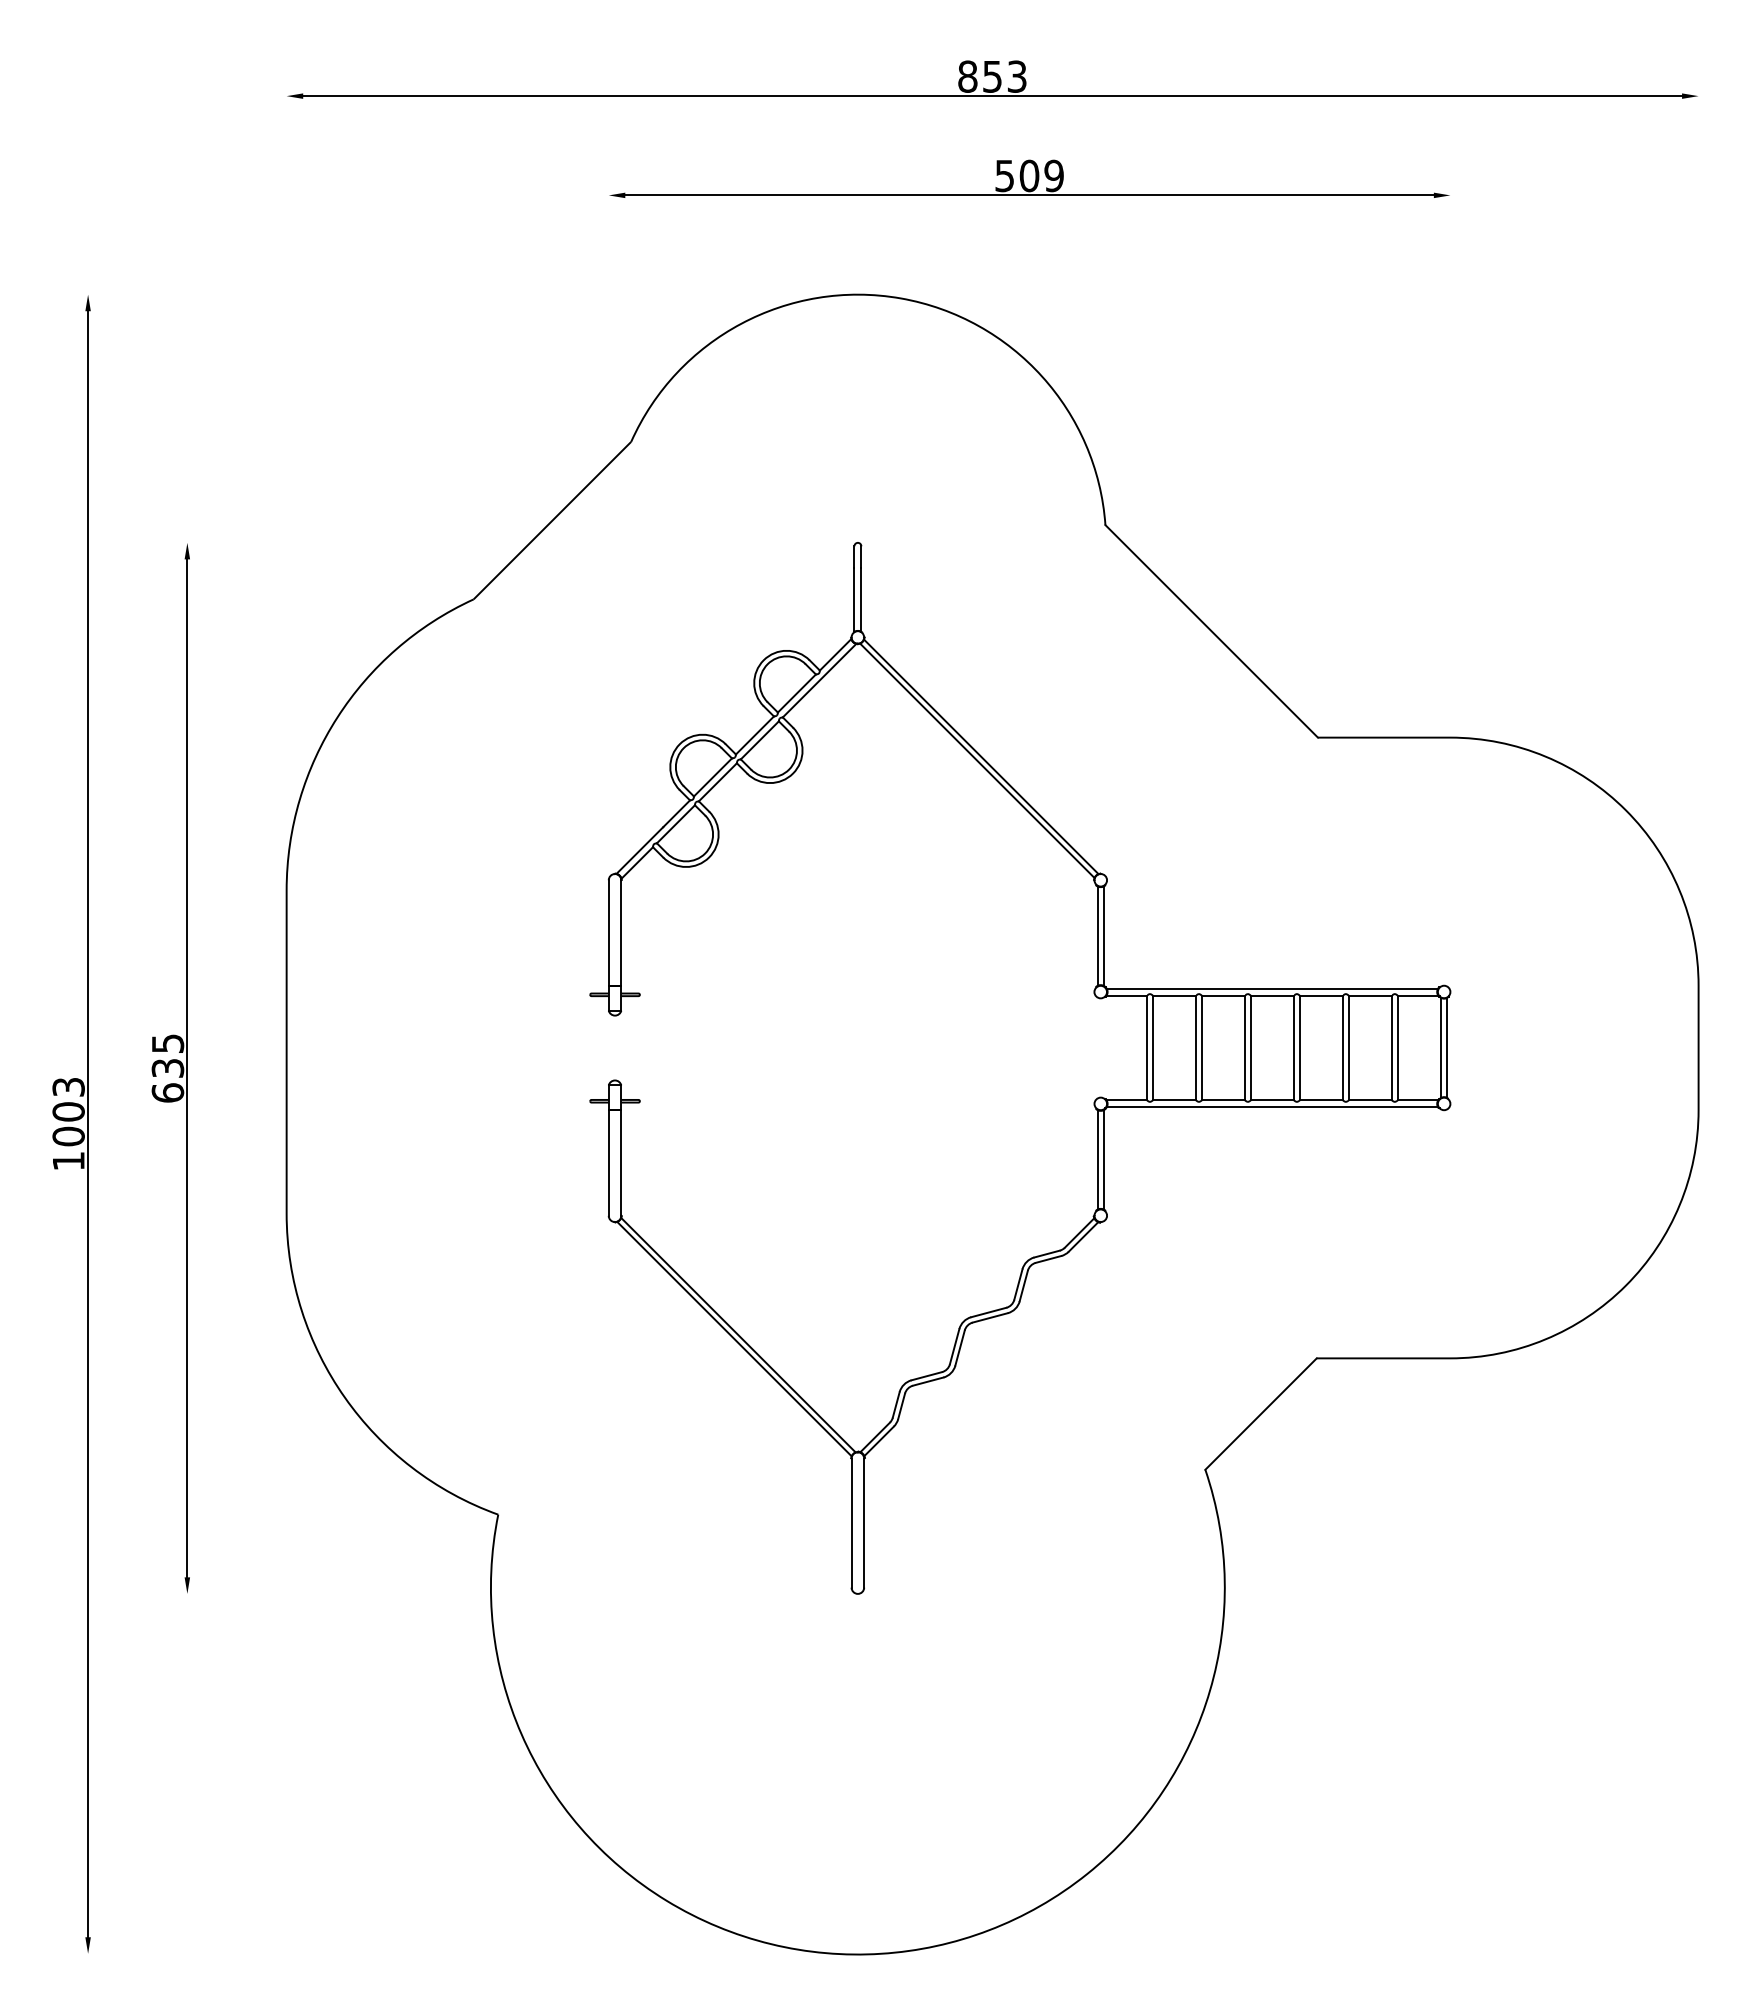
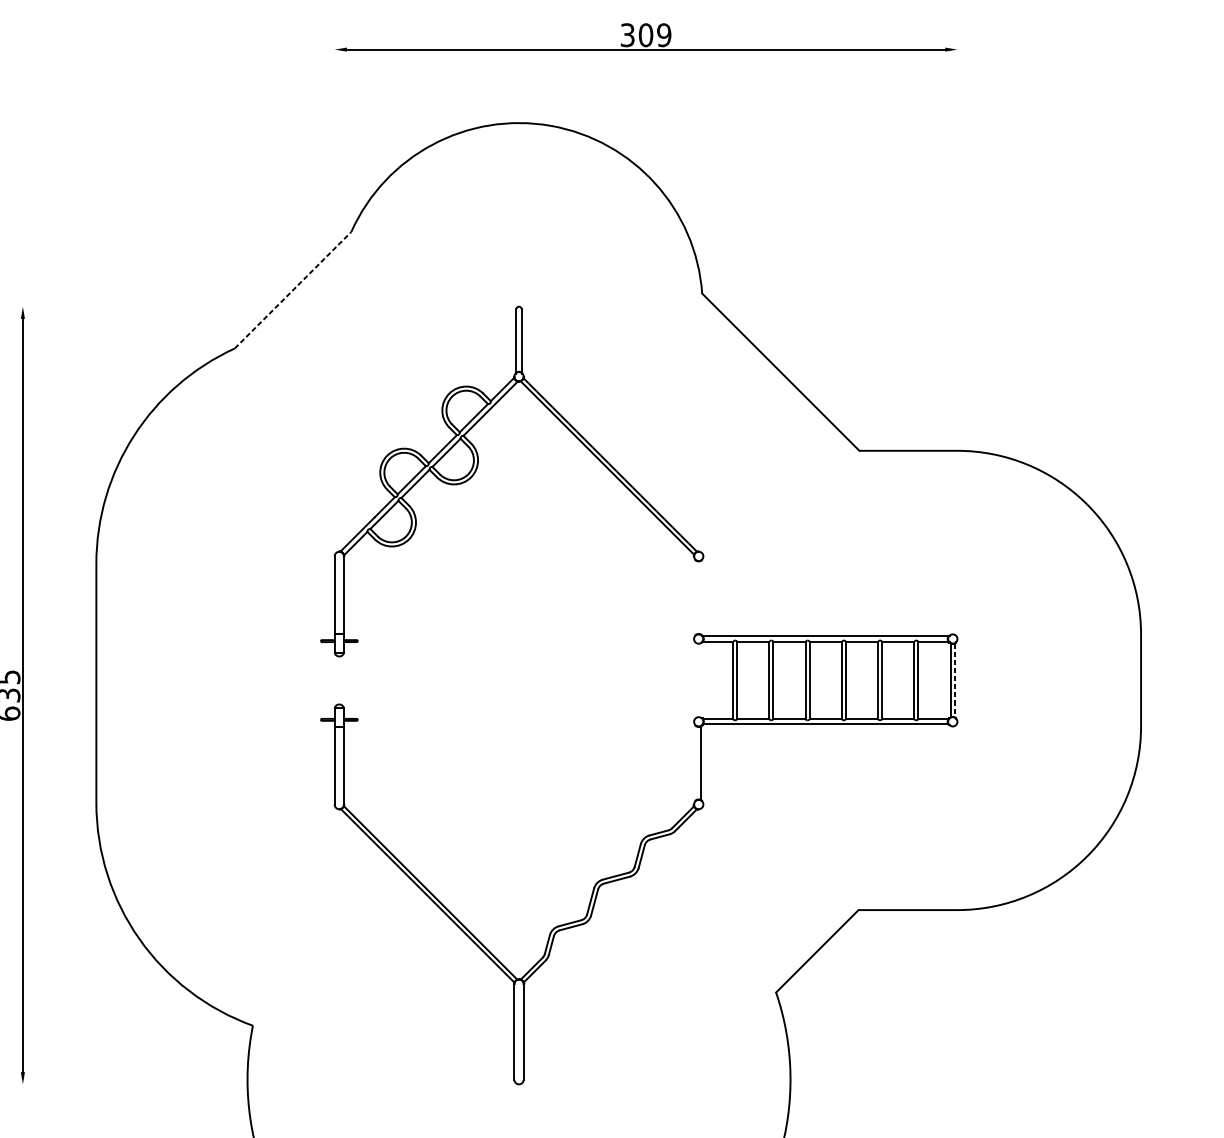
text: (1005, 175) -> (628, 34), 509 -> 309
line: (552, 520) -> (293, 290), solid -> dashed
line: (1097, 935) -> (696, 597), removed
line: (1103, 935) -> (700, 597), removed
line: (1446, 1047) -> (954, 680), solid -> dashed
line: (1098, 1159) -> (697, 762), removed

